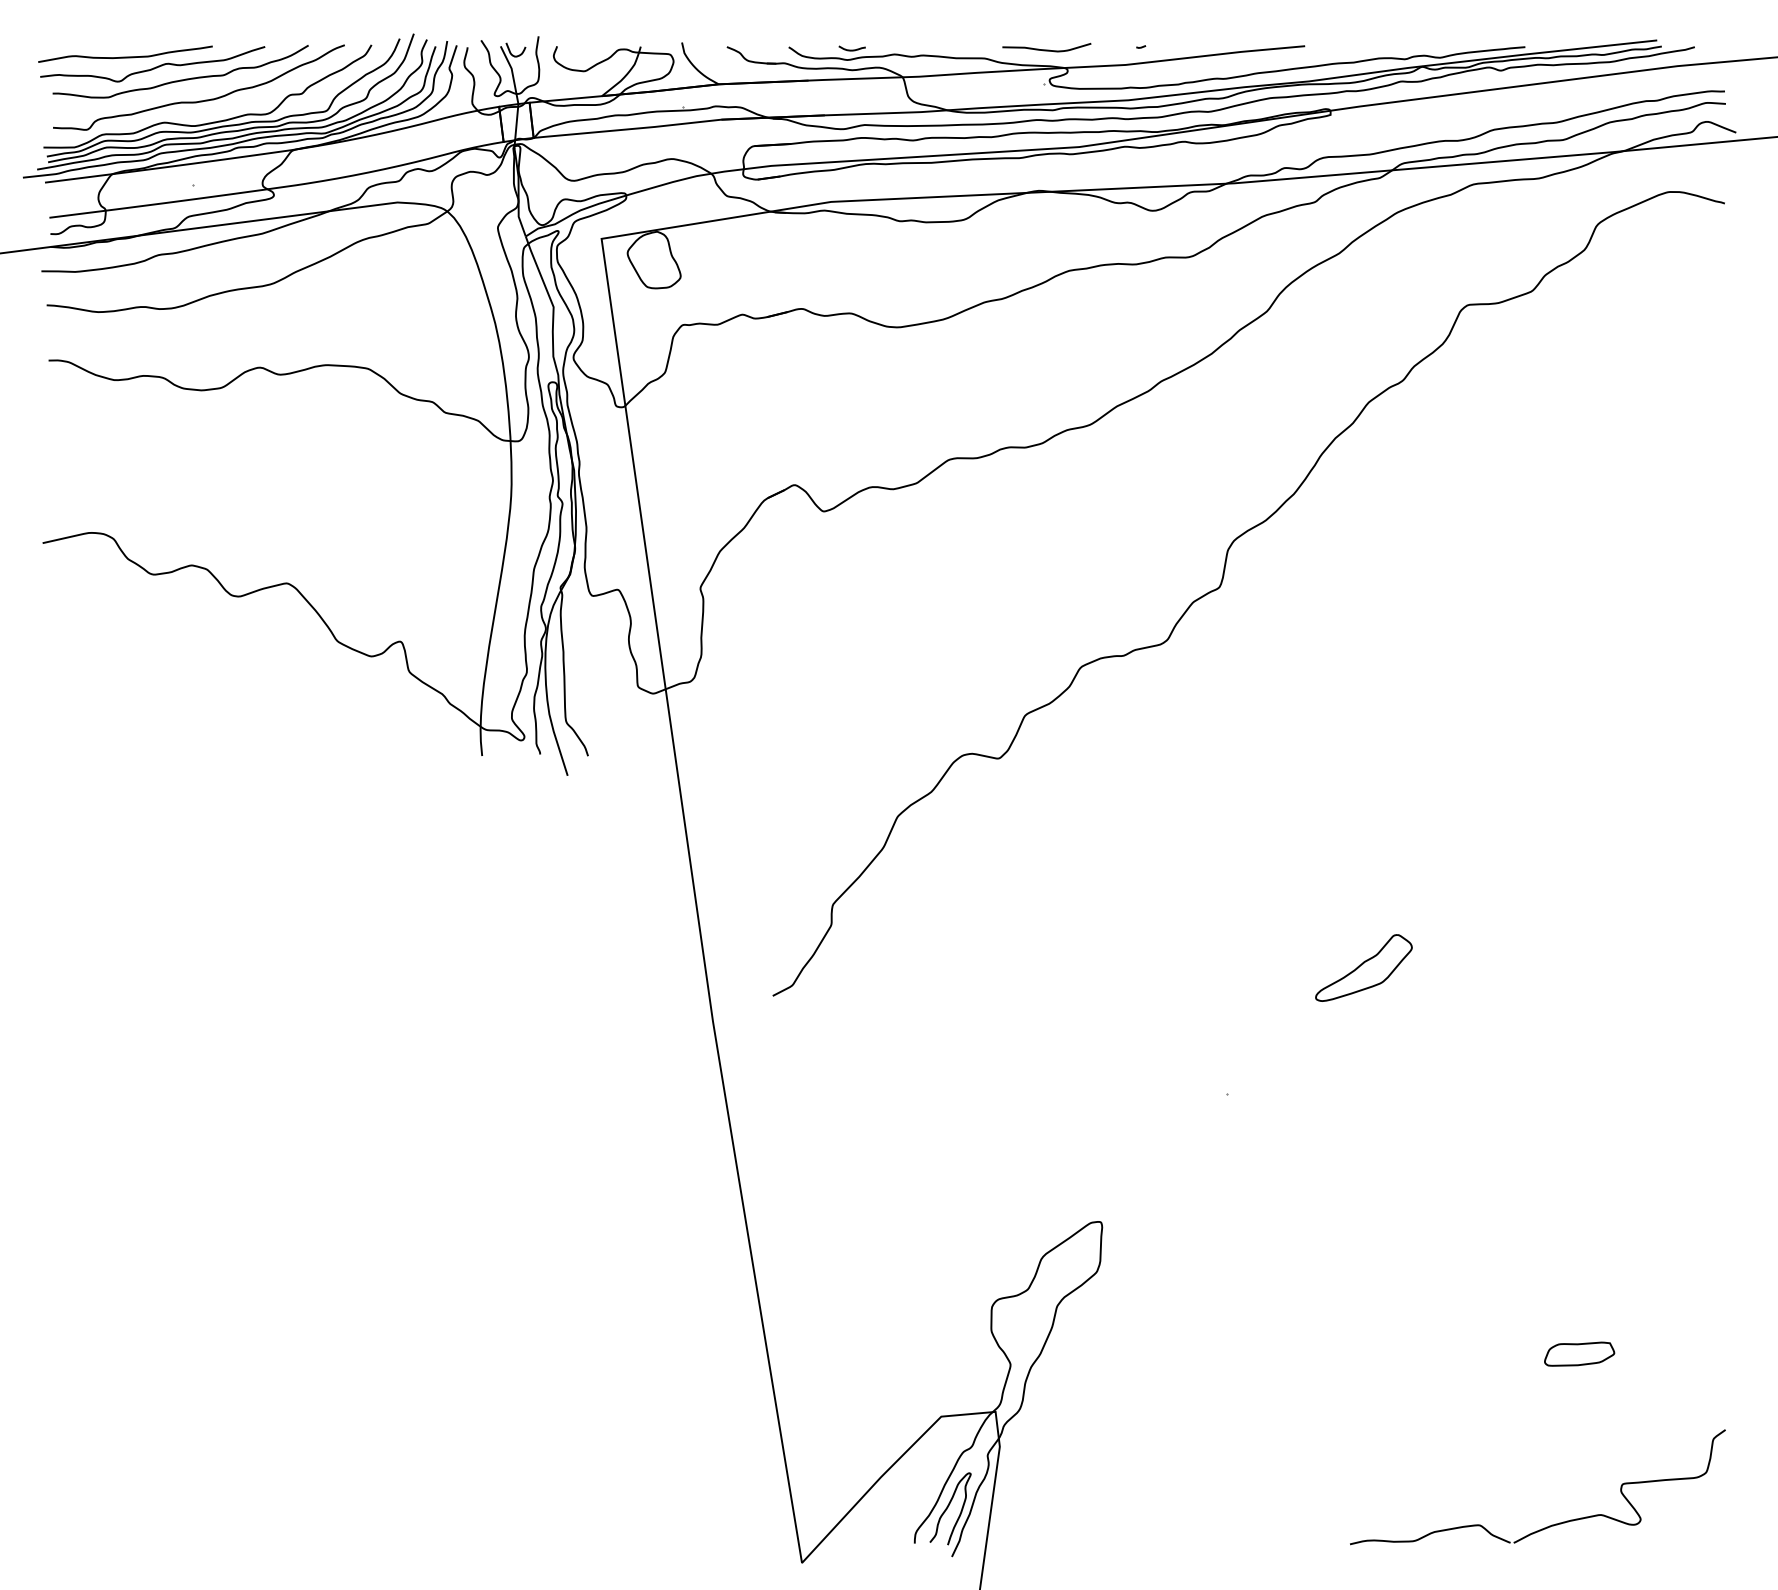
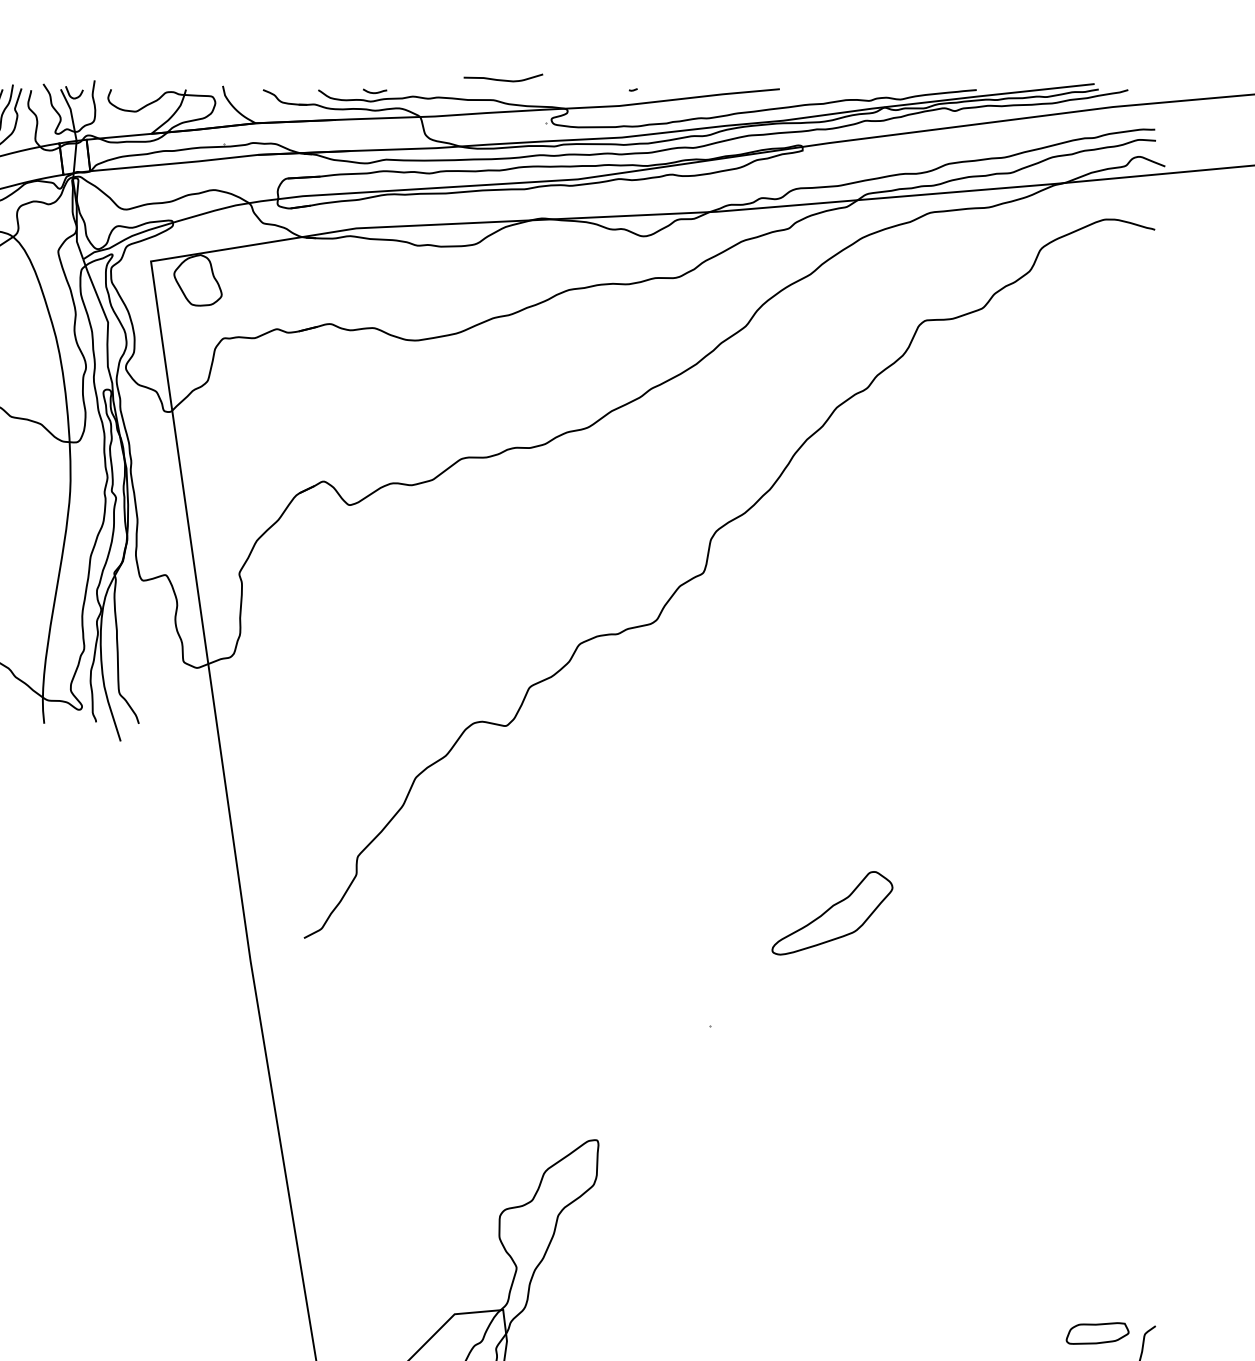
curve: (1046, 49) -> (503, 79), moved
part: (1363, 967) -> (832, 912), size x1.4
part: (1579, 1353) -> (1097, 1332), moved

